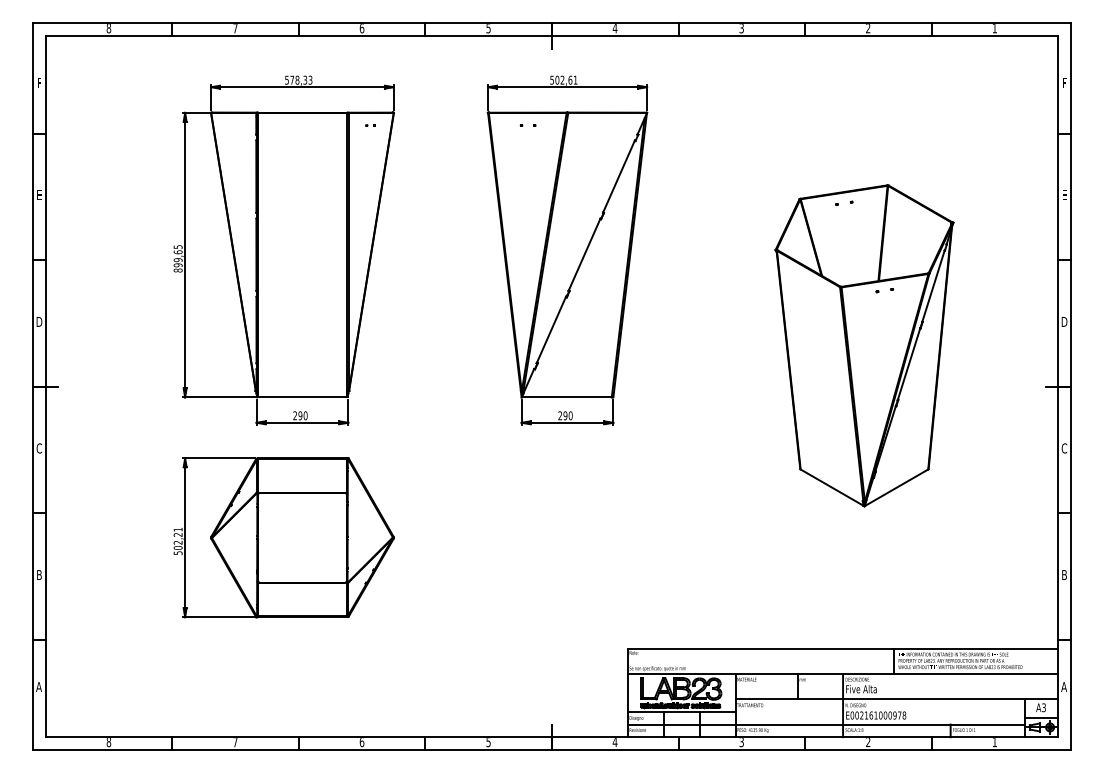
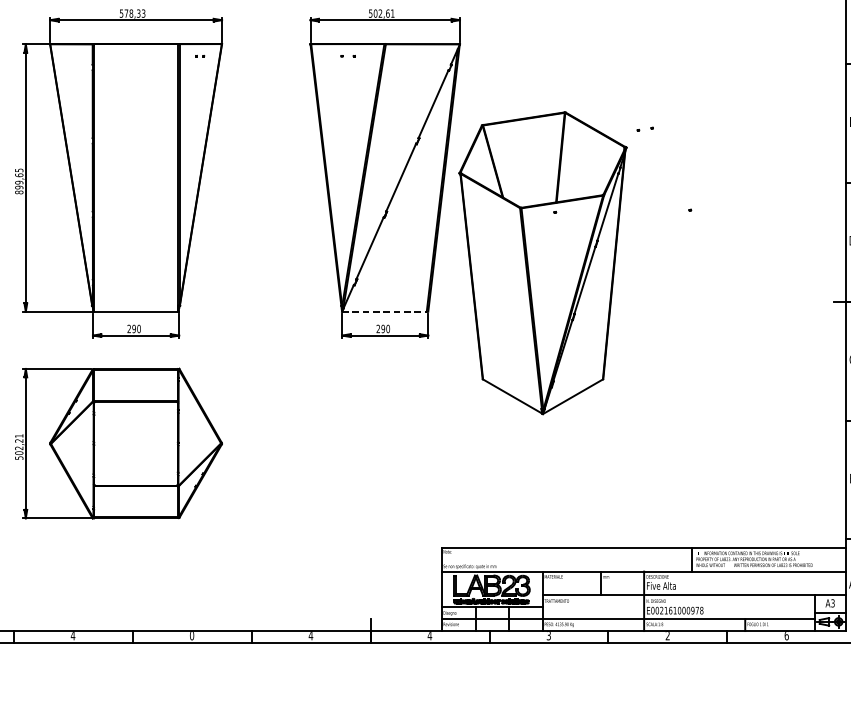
part: (864, 345) -> (543, 262), moved
line: (567, 397) -> (385, 311), solid -> dashed
text: (235, 742) -> (73, 636), 7 -> 4
text: (362, 742) -> (192, 636), 6 -> 0
text: (488, 742) -> (310, 636), 5 -> 4
text: (994, 742) -> (786, 636), 1 -> 6

